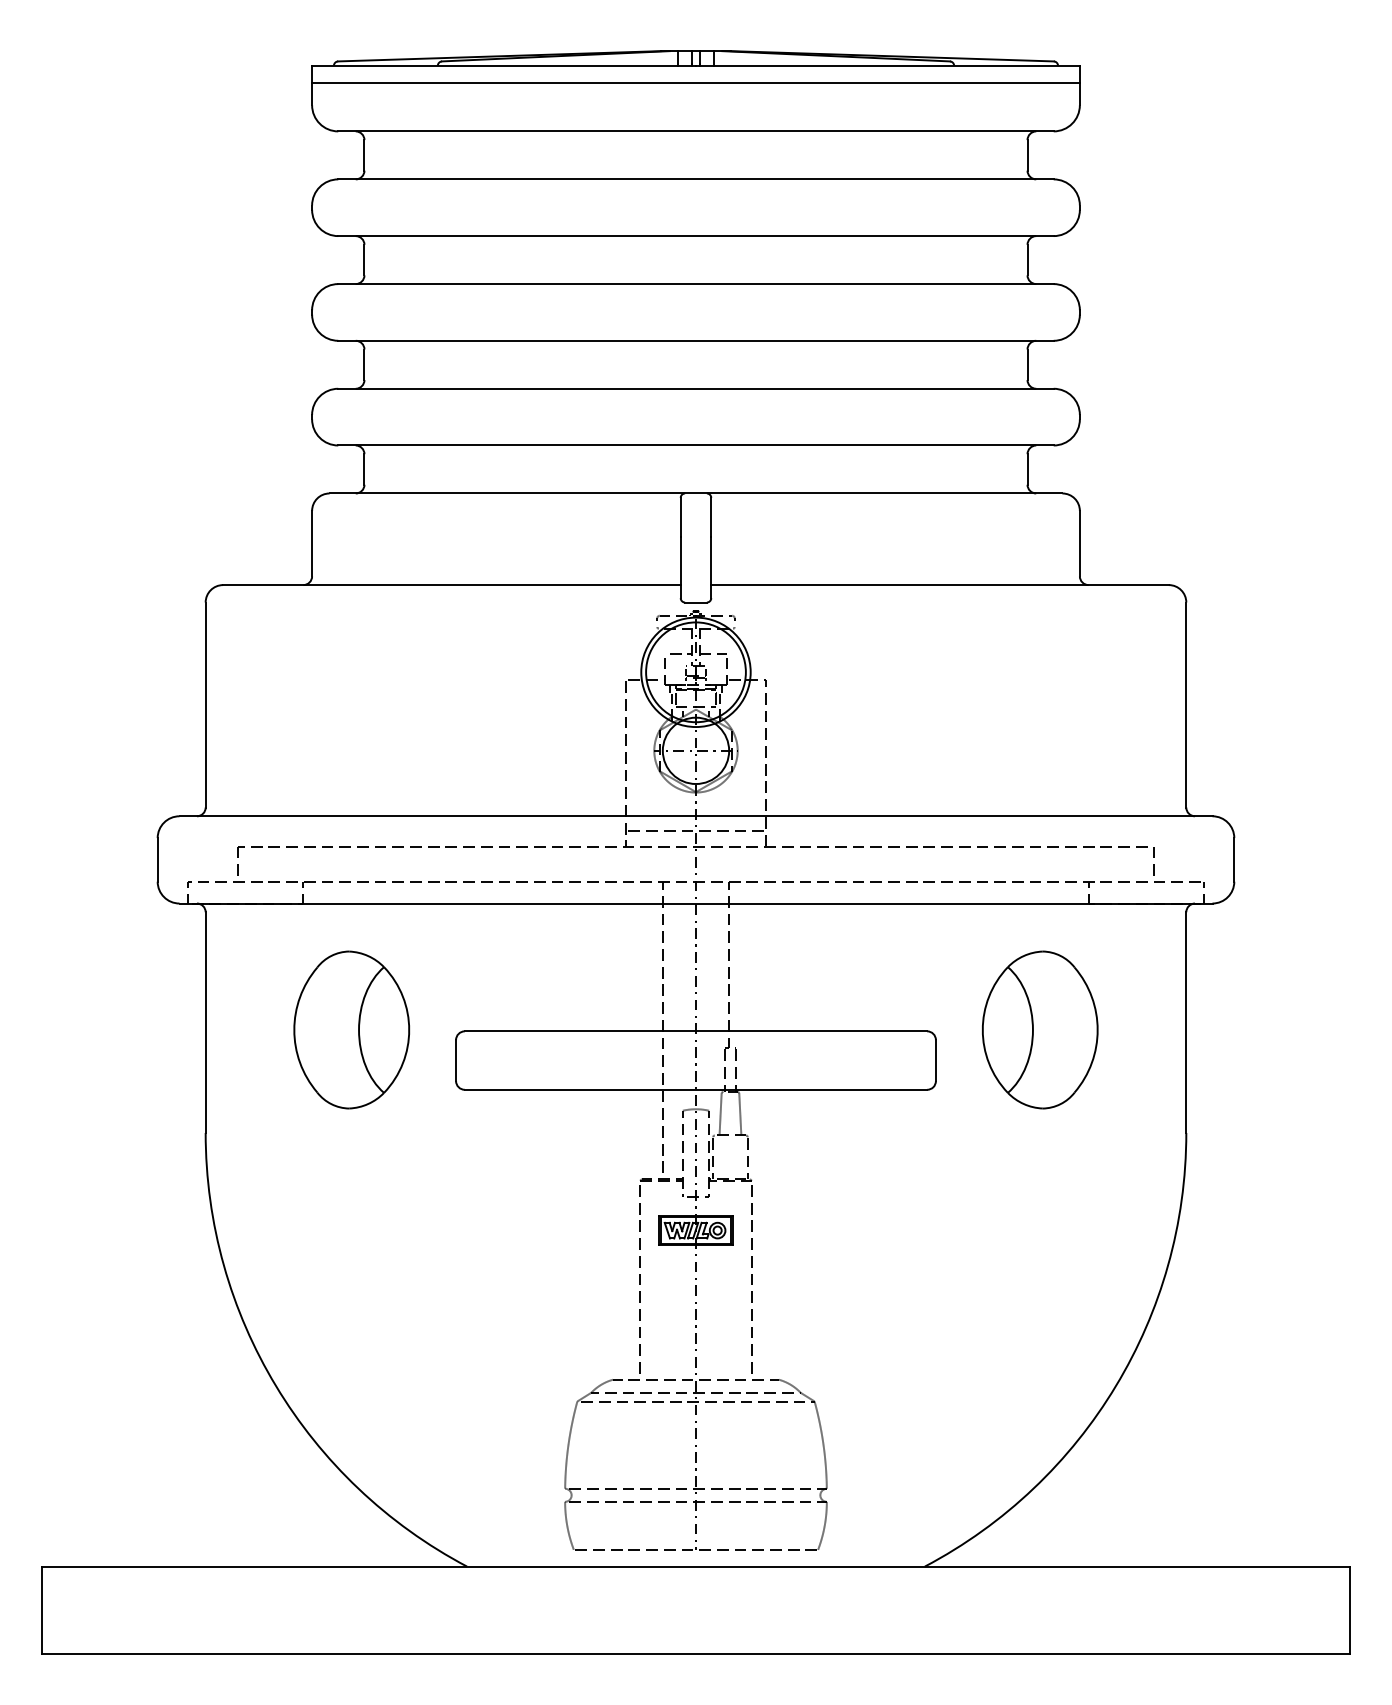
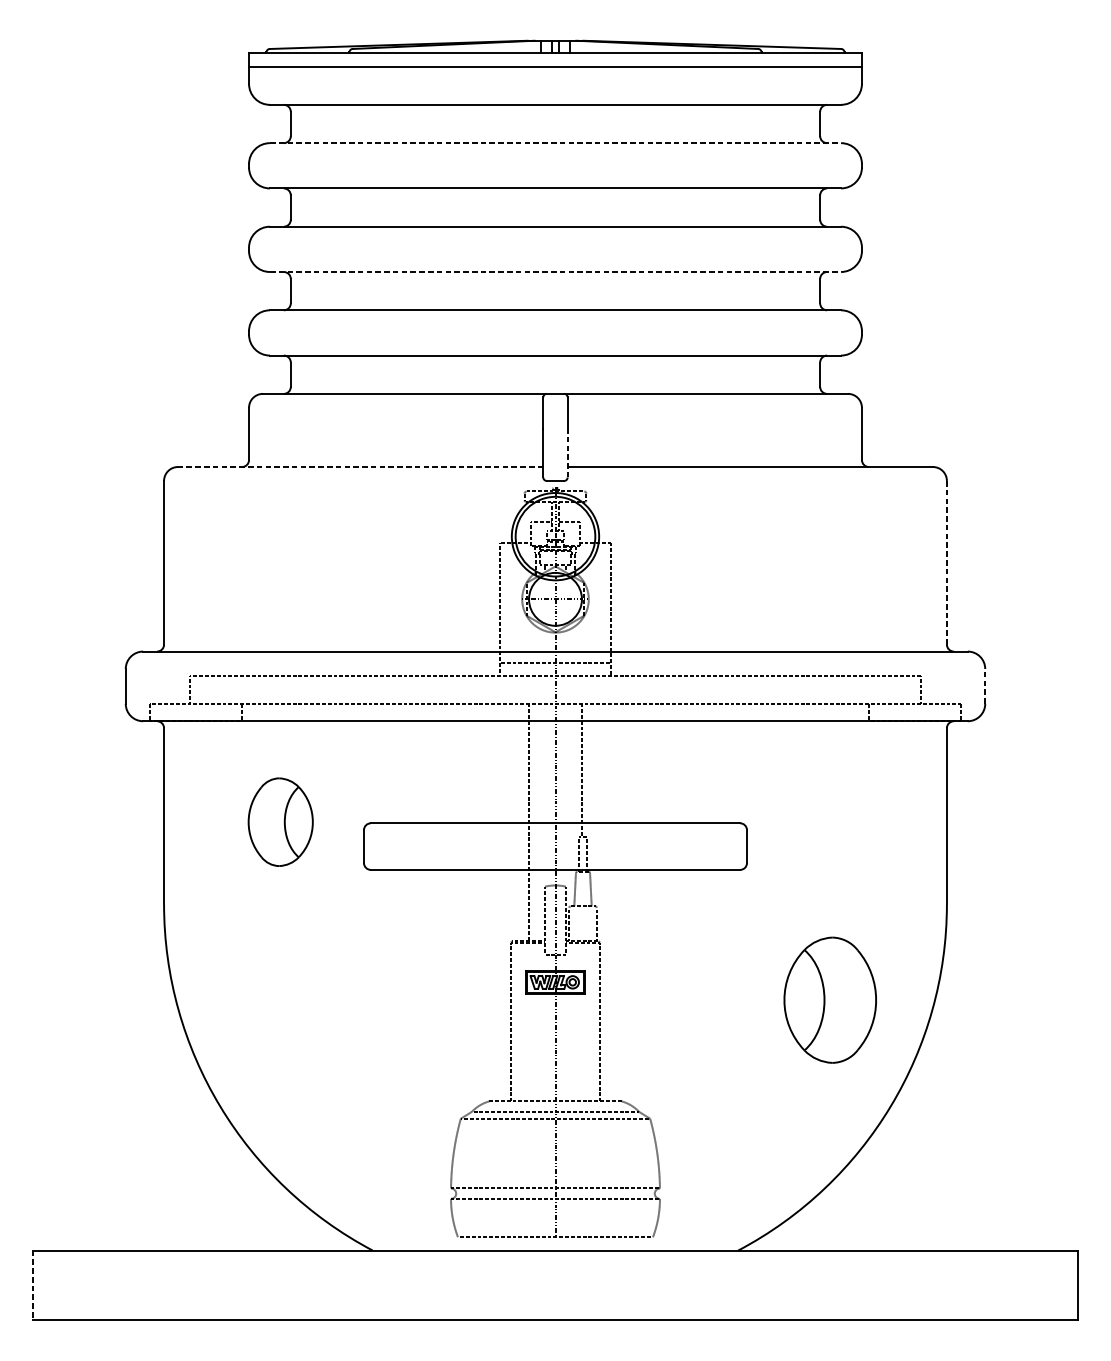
line: (696, 179) -> (555, 143), solid -> dashed
line: (696, 340) -> (555, 271), solid -> dashed
line: (711, 567) -> (567, 452), solid -> dashed
line: (451, 585) -> (360, 467), solid -> dashed
line: (1186, 705) -> (947, 563), solid -> dashed
line: (1234, 859) -> (985, 686), solid -> dashed
part: (351, 1029) -> (280, 821), size x0.7
part: (1040, 1029) -> (830, 999), moved
line: (41, 1610) -> (33, 1285), solid -> dashed

